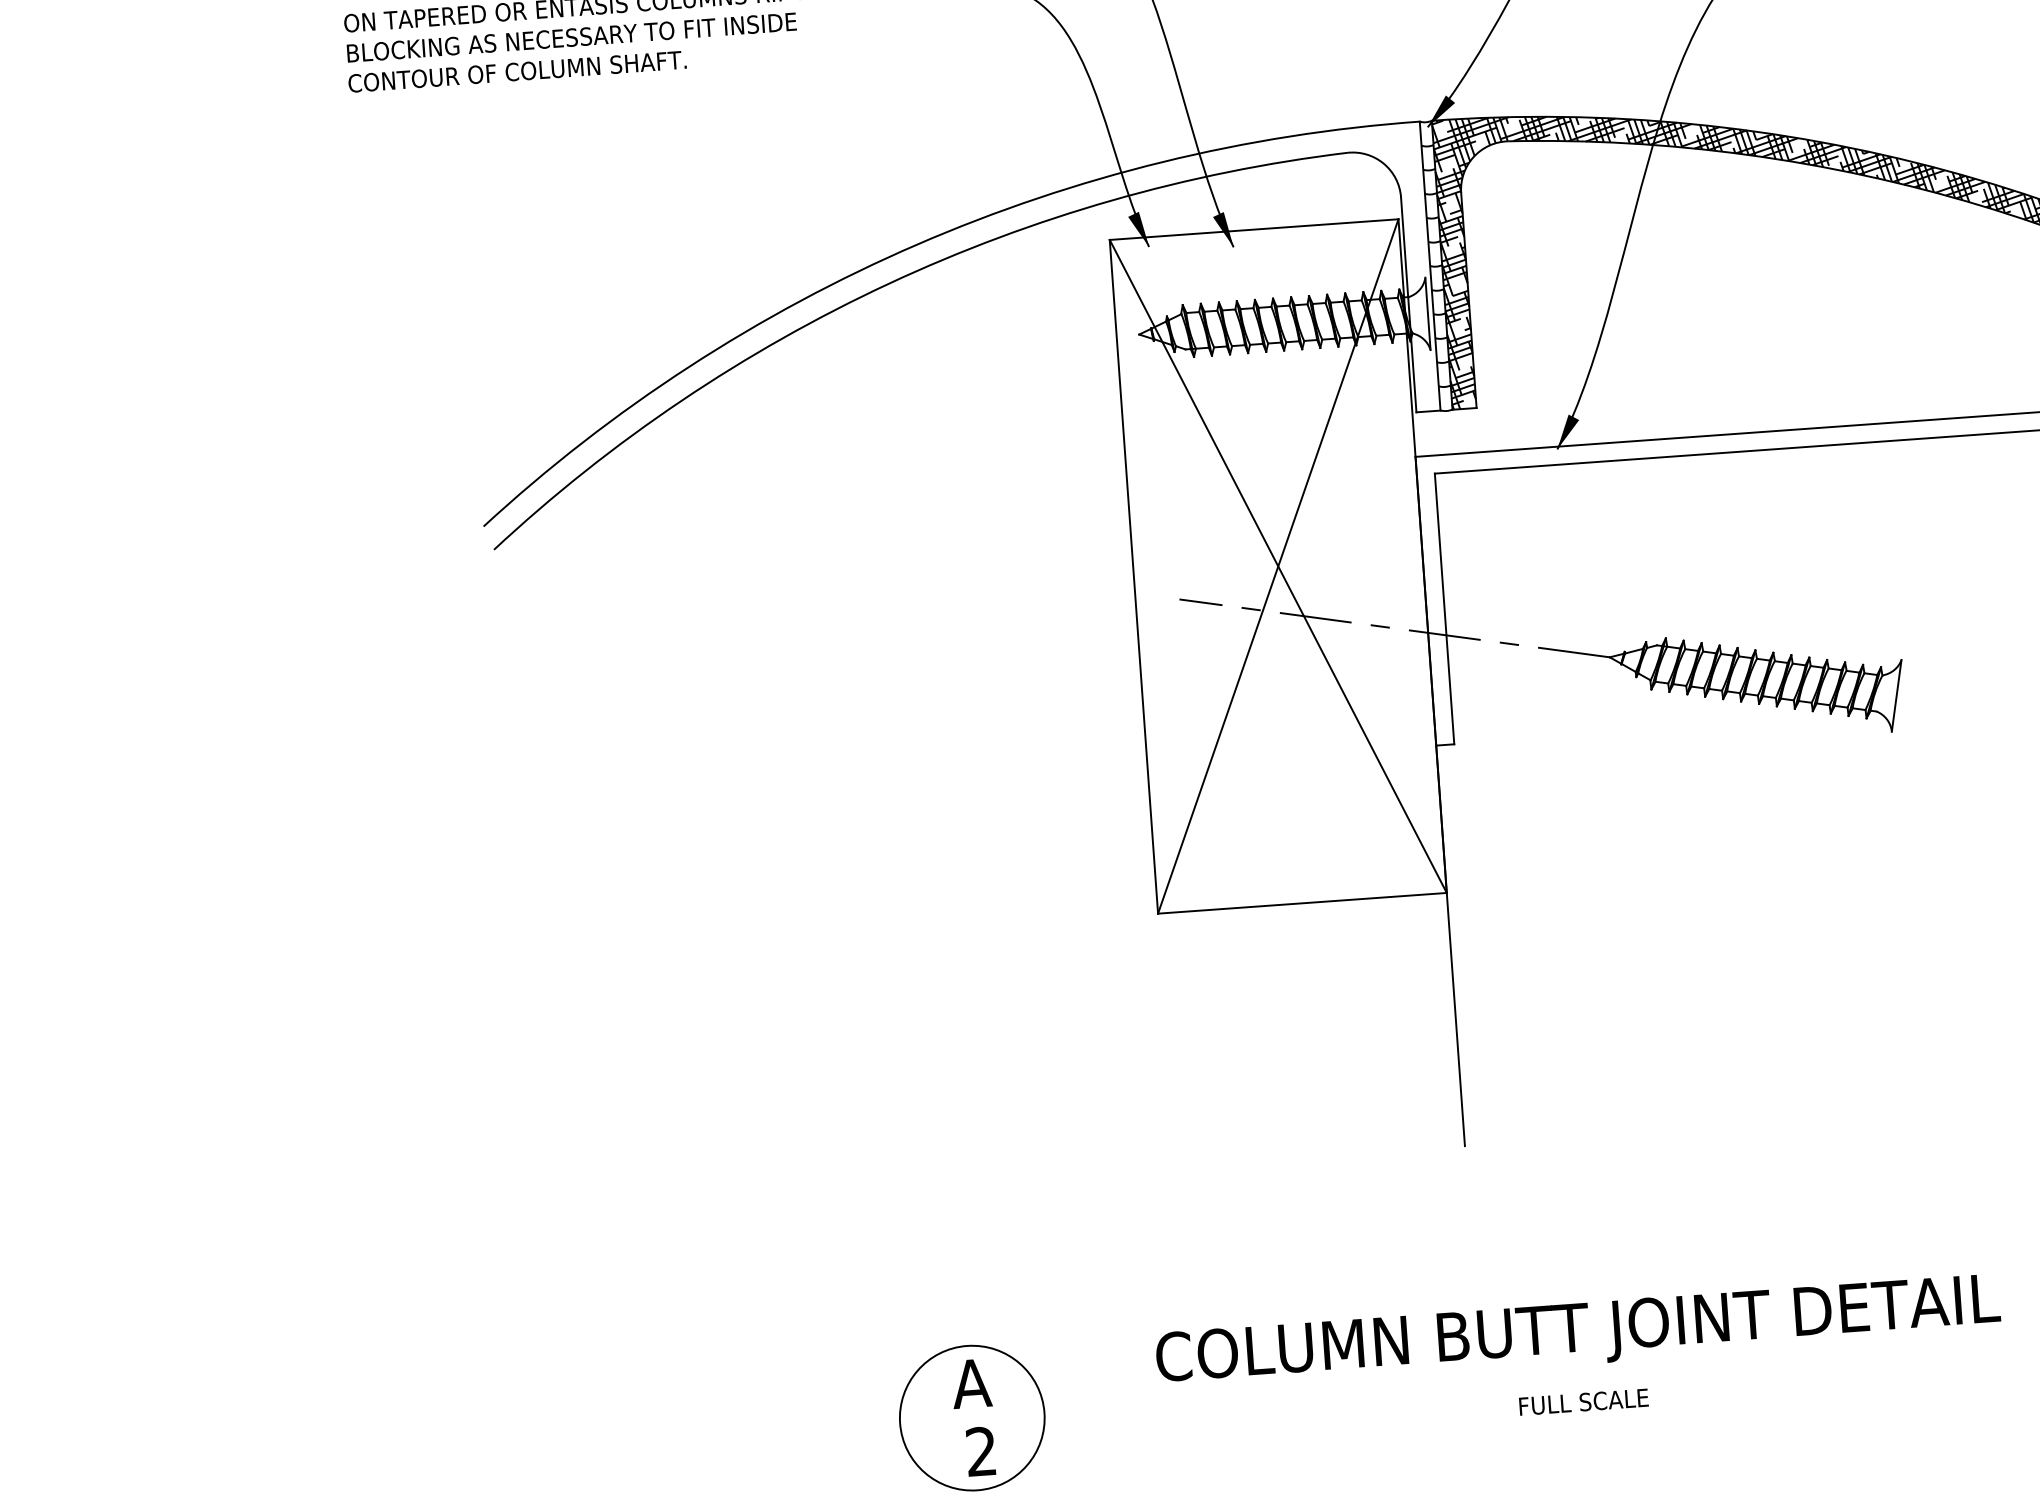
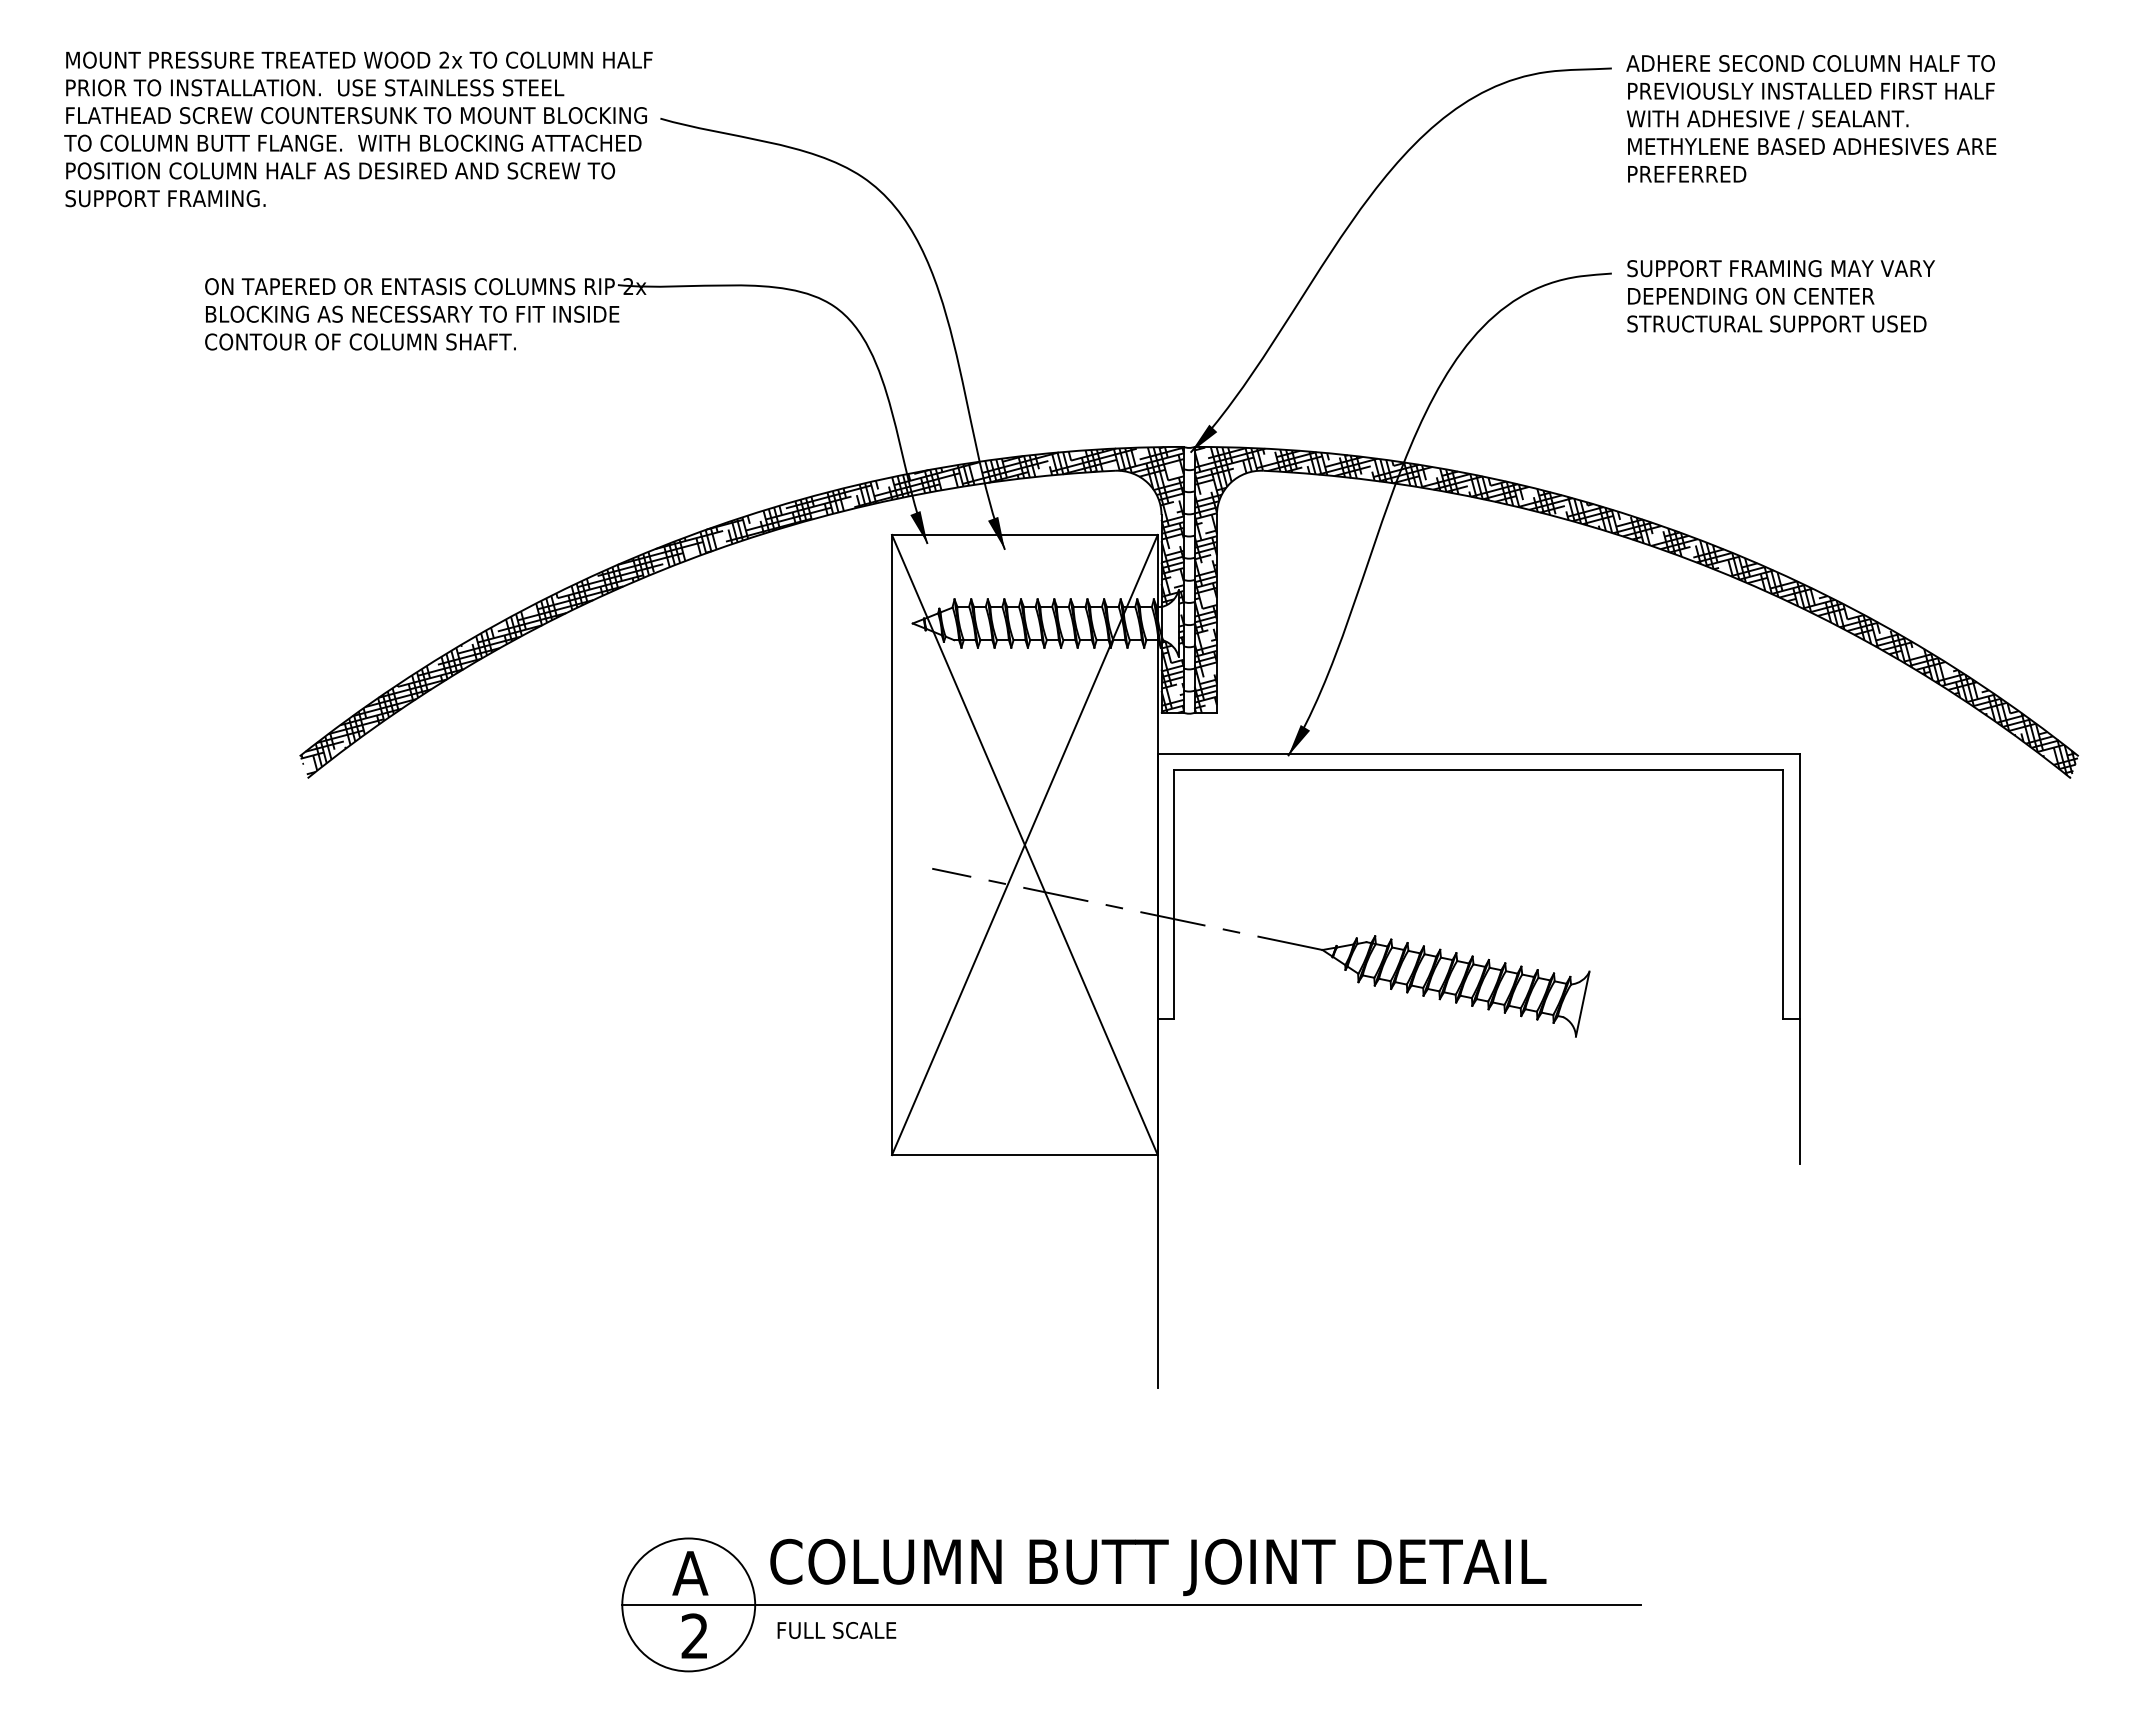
hatch: (952, 333) -> (741, 610), added
text: (1578, 1332) -> (1158, 1566), moved
line: (1453, 1383) -> (1131, 1604), added
text: (1583, 1402) -> (836, 1630), moved

